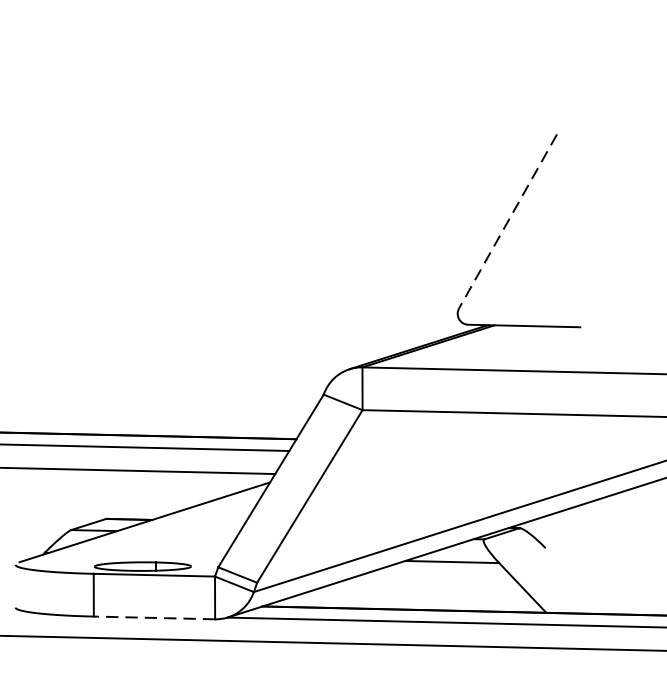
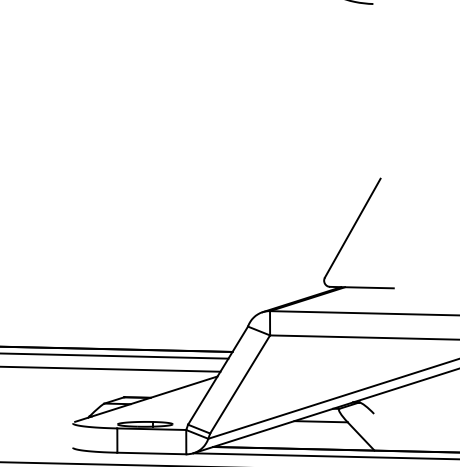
line: (507, 221) -> (352, 228), dashed -> solid
line: (153, 617) -> (151, 453), dashed -> solid

